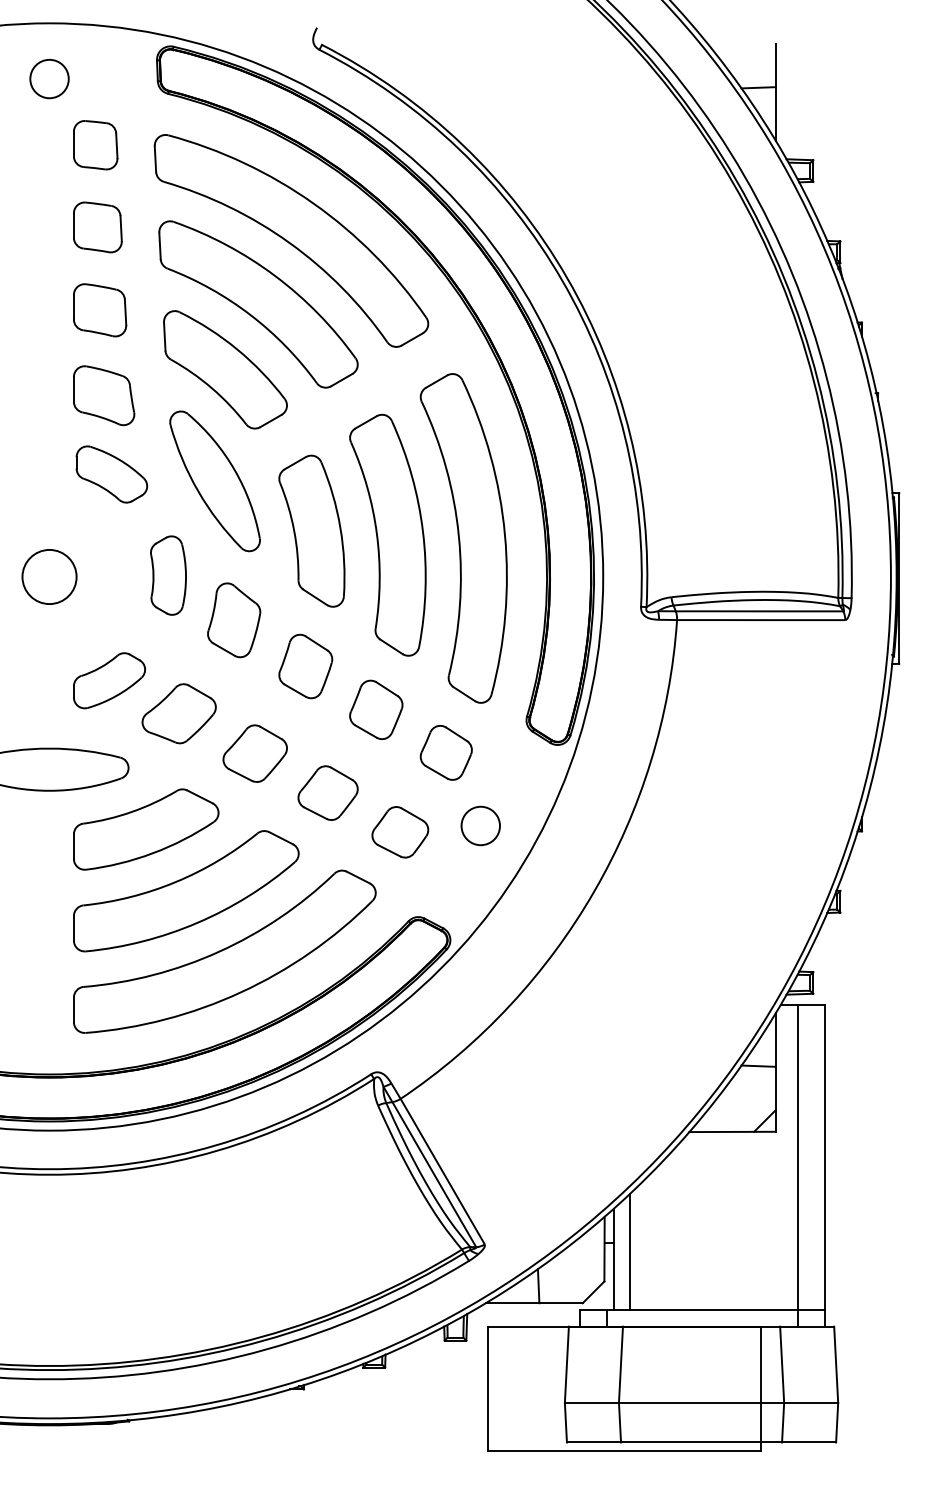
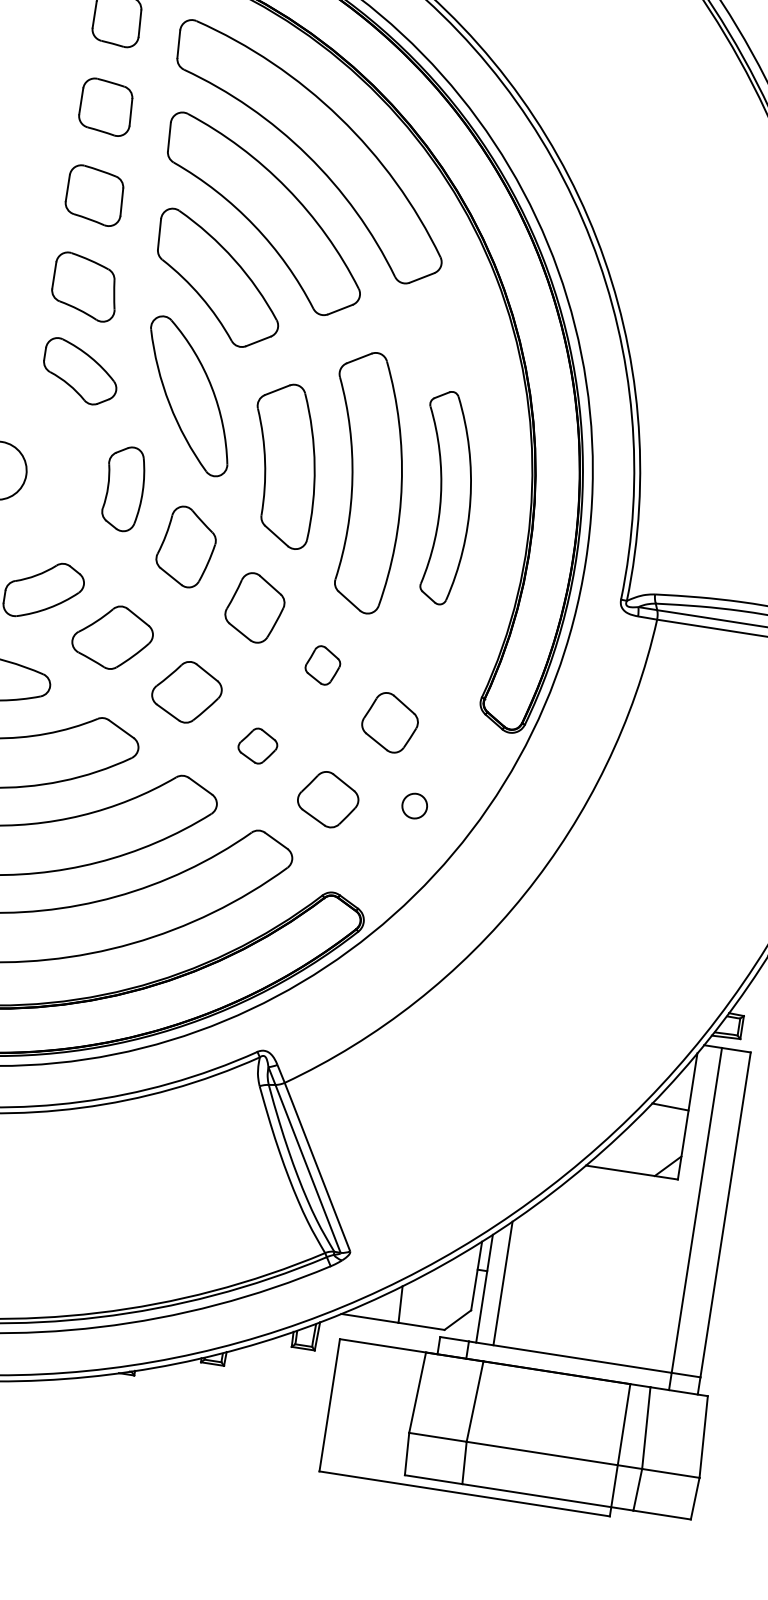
part: (463, 538) -> (443, 497), size x0.6
part: (376, 709) -> (323, 665), size x0.6
part: (327, 792) -> (257, 745), size x0.6
circle: (480, 825) -> (414, 805), size x0.6

